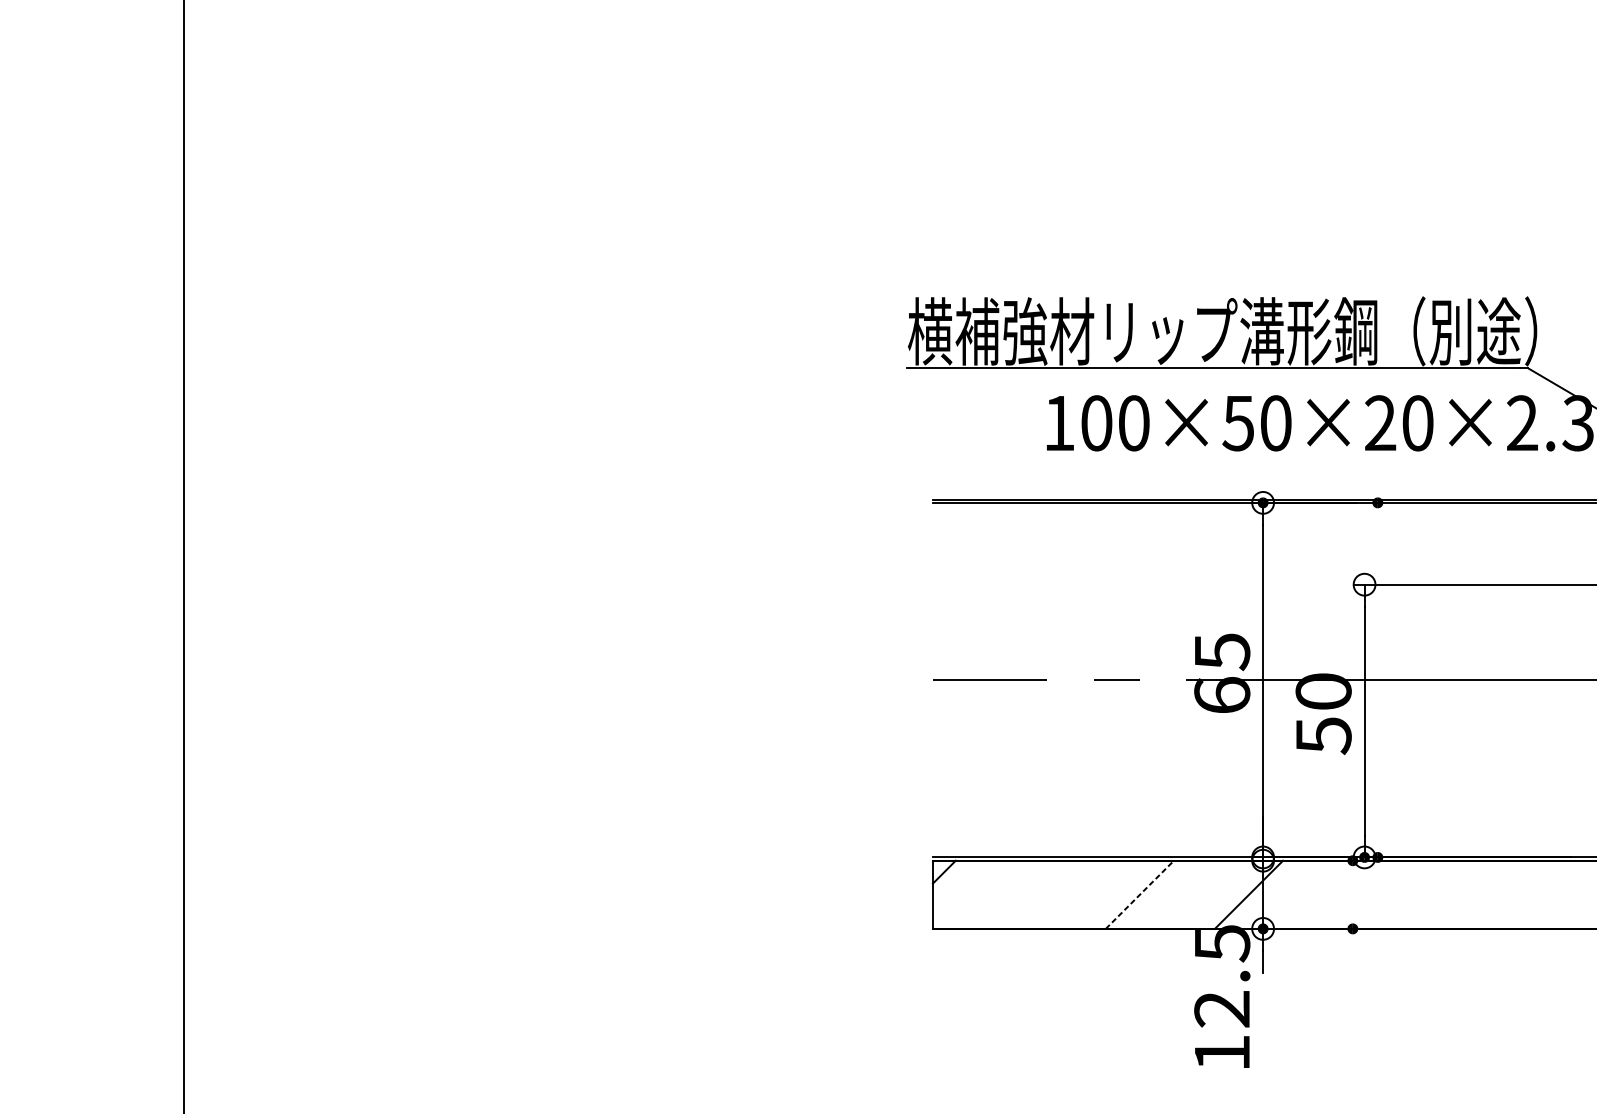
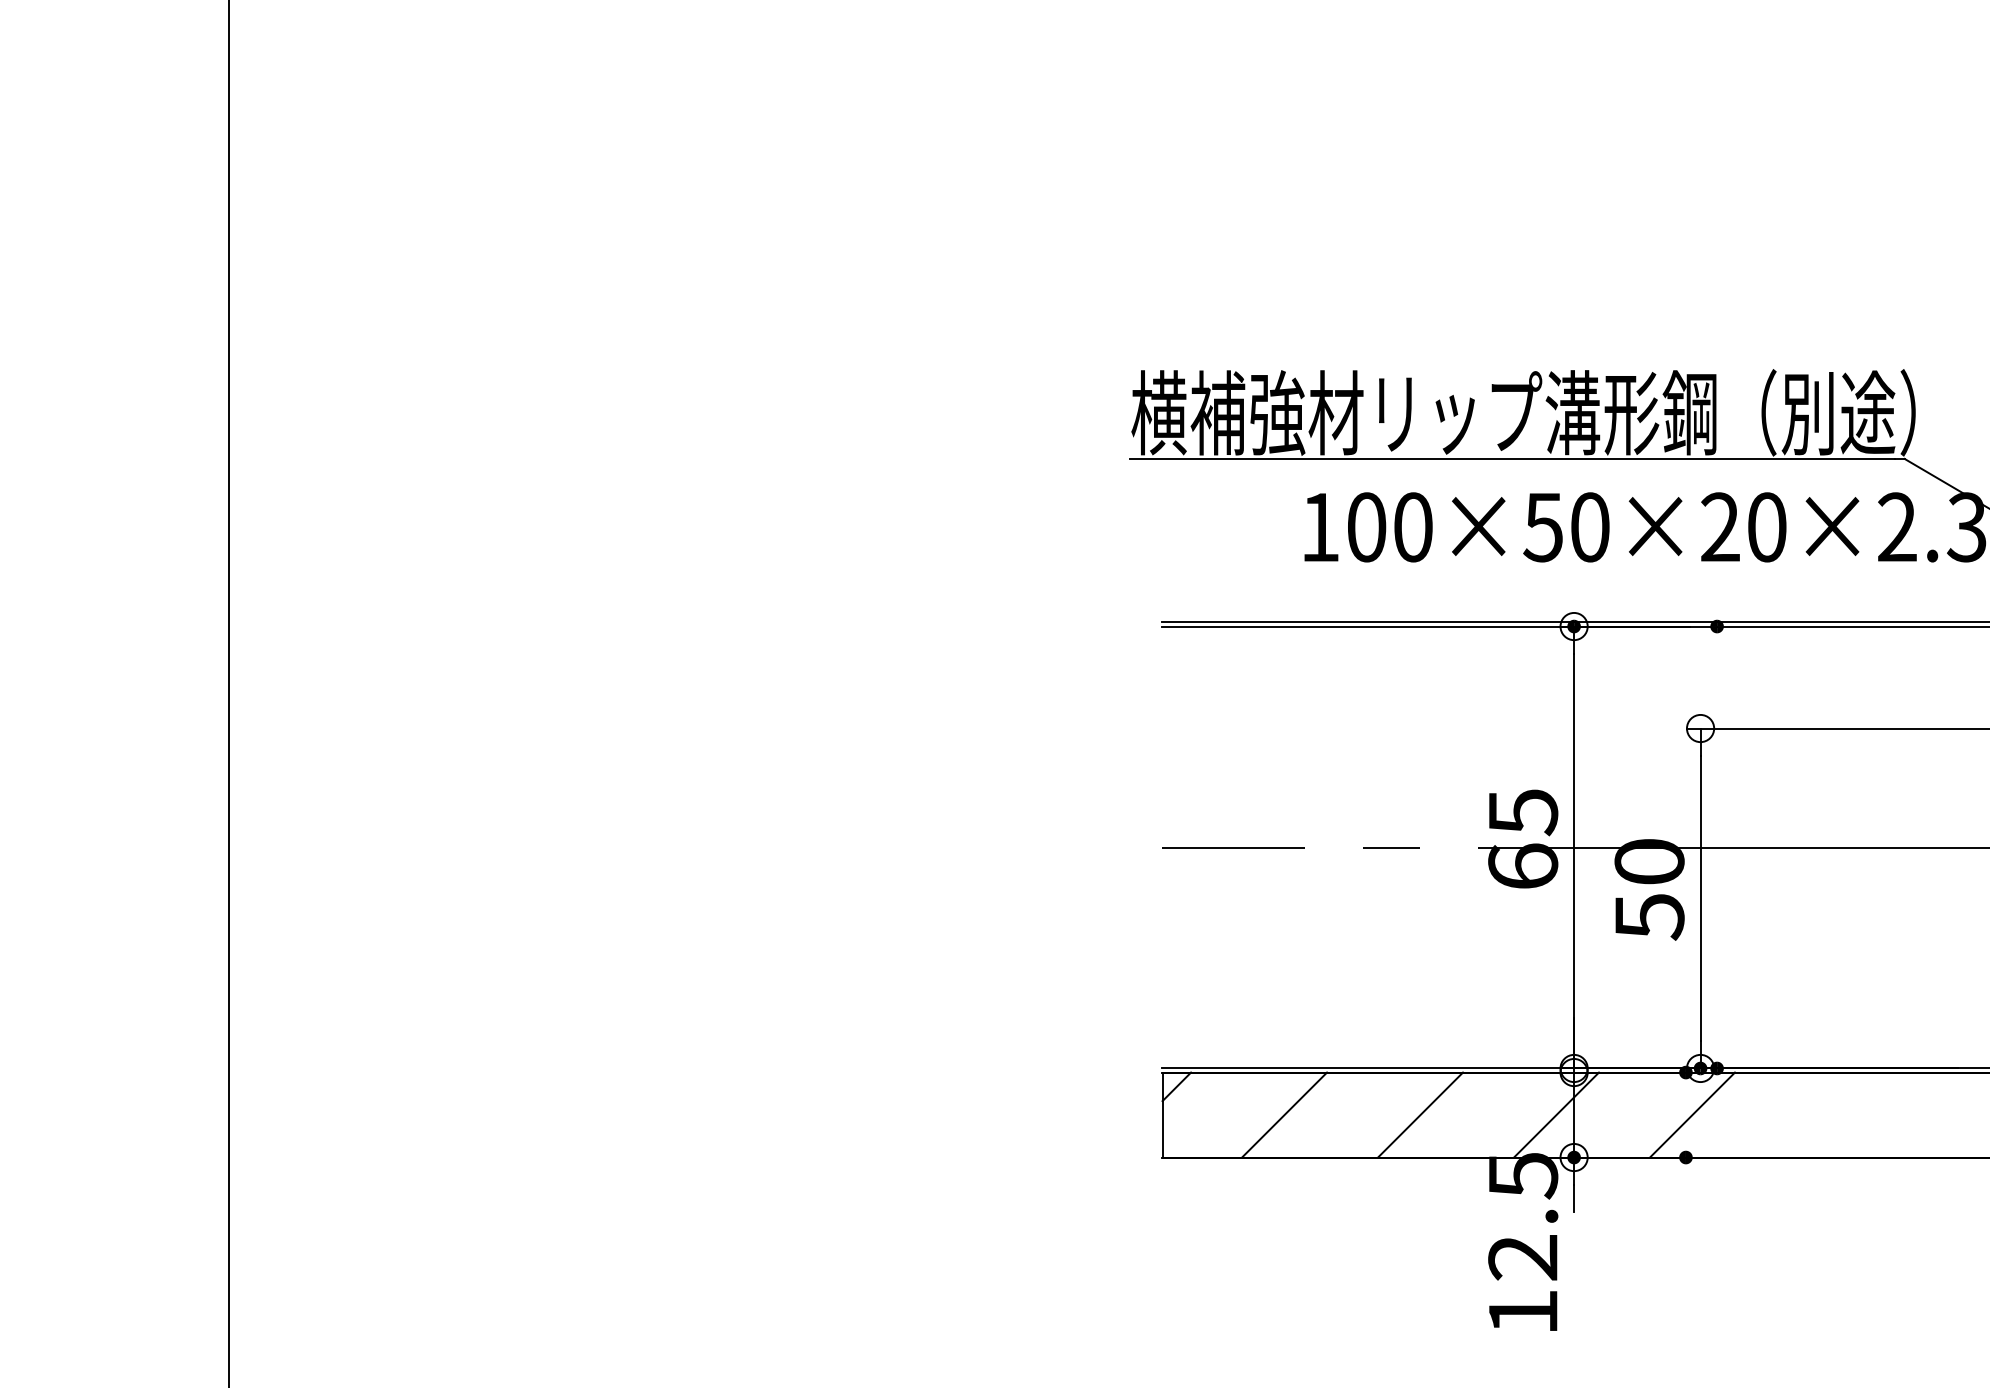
line: (1030, 894) -> (1284, 1114), added
line: (1139, 894) -> (1420, 1114), dashed -> solid
line: (1357, 894) -> (1691, 1114), added

